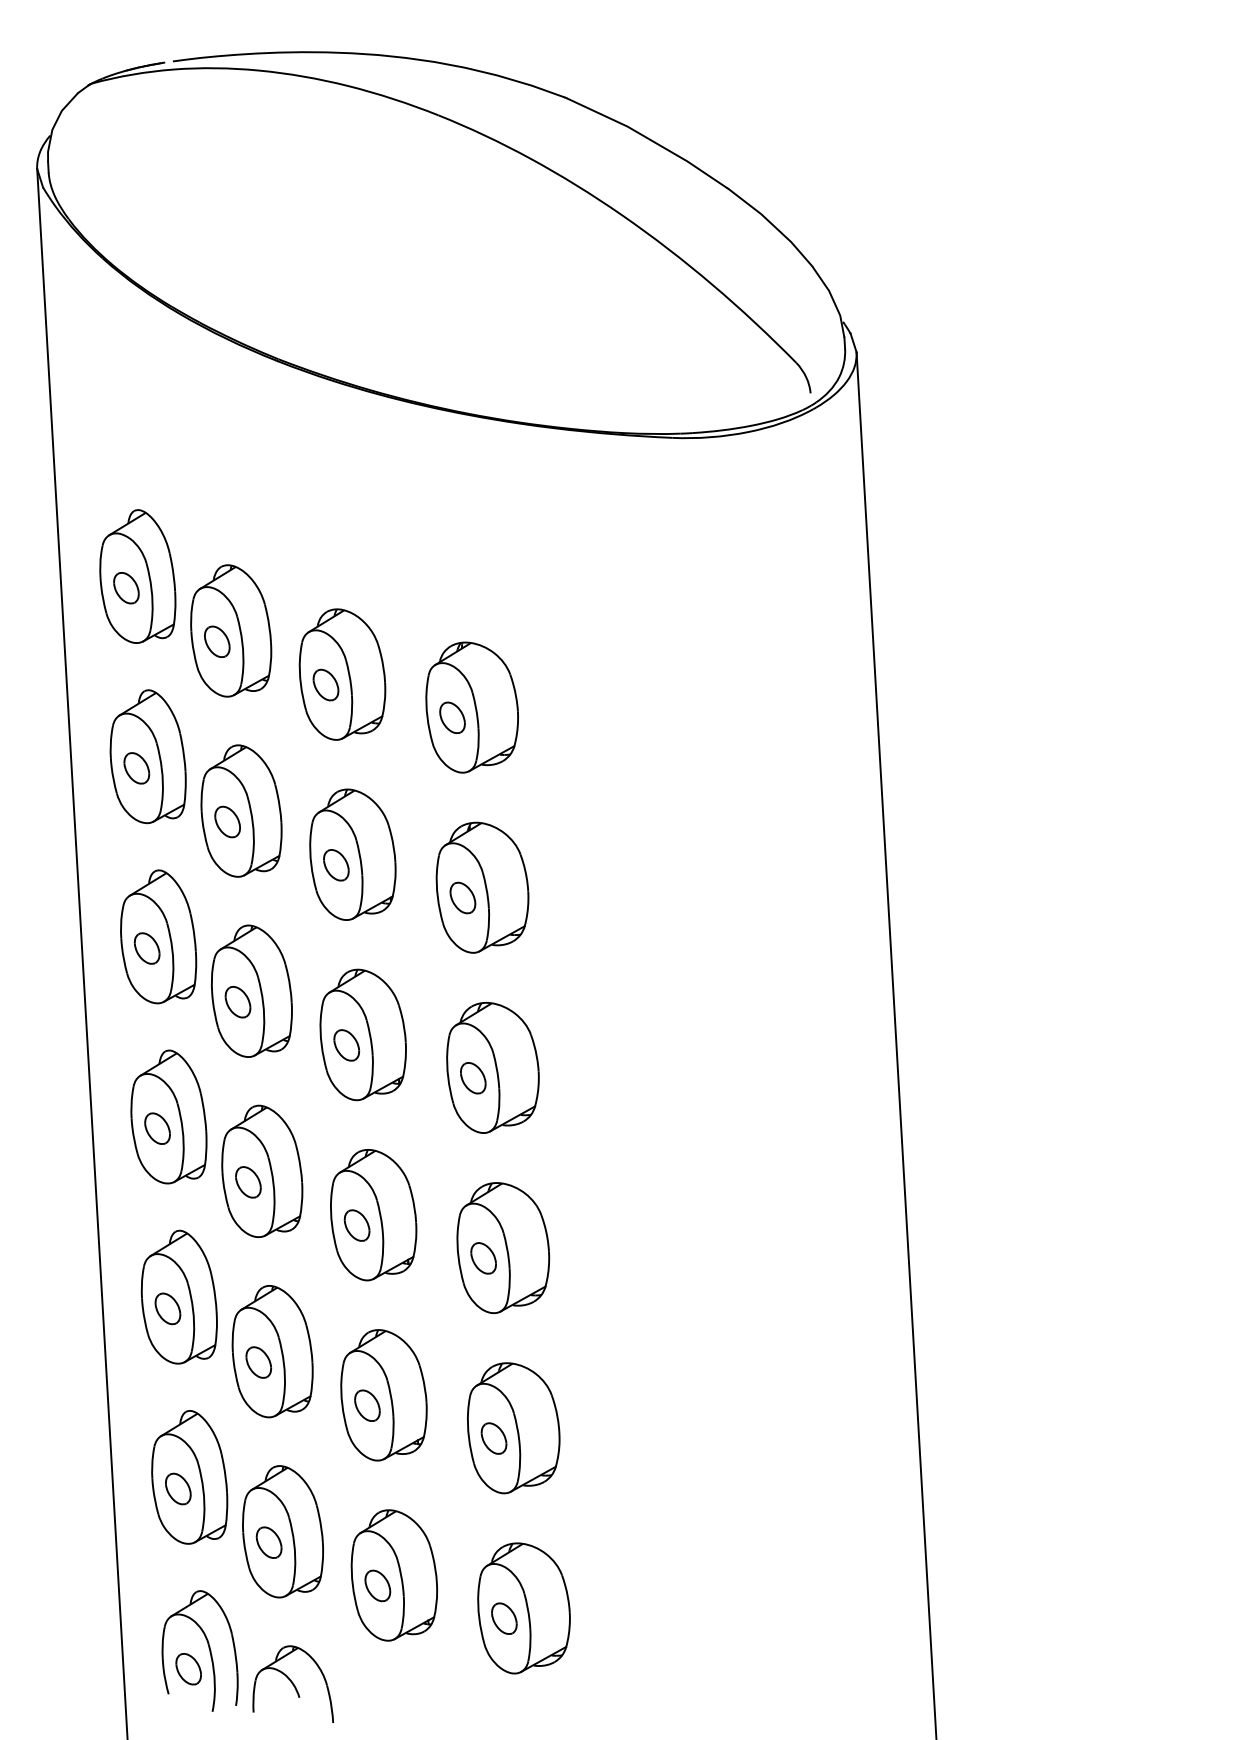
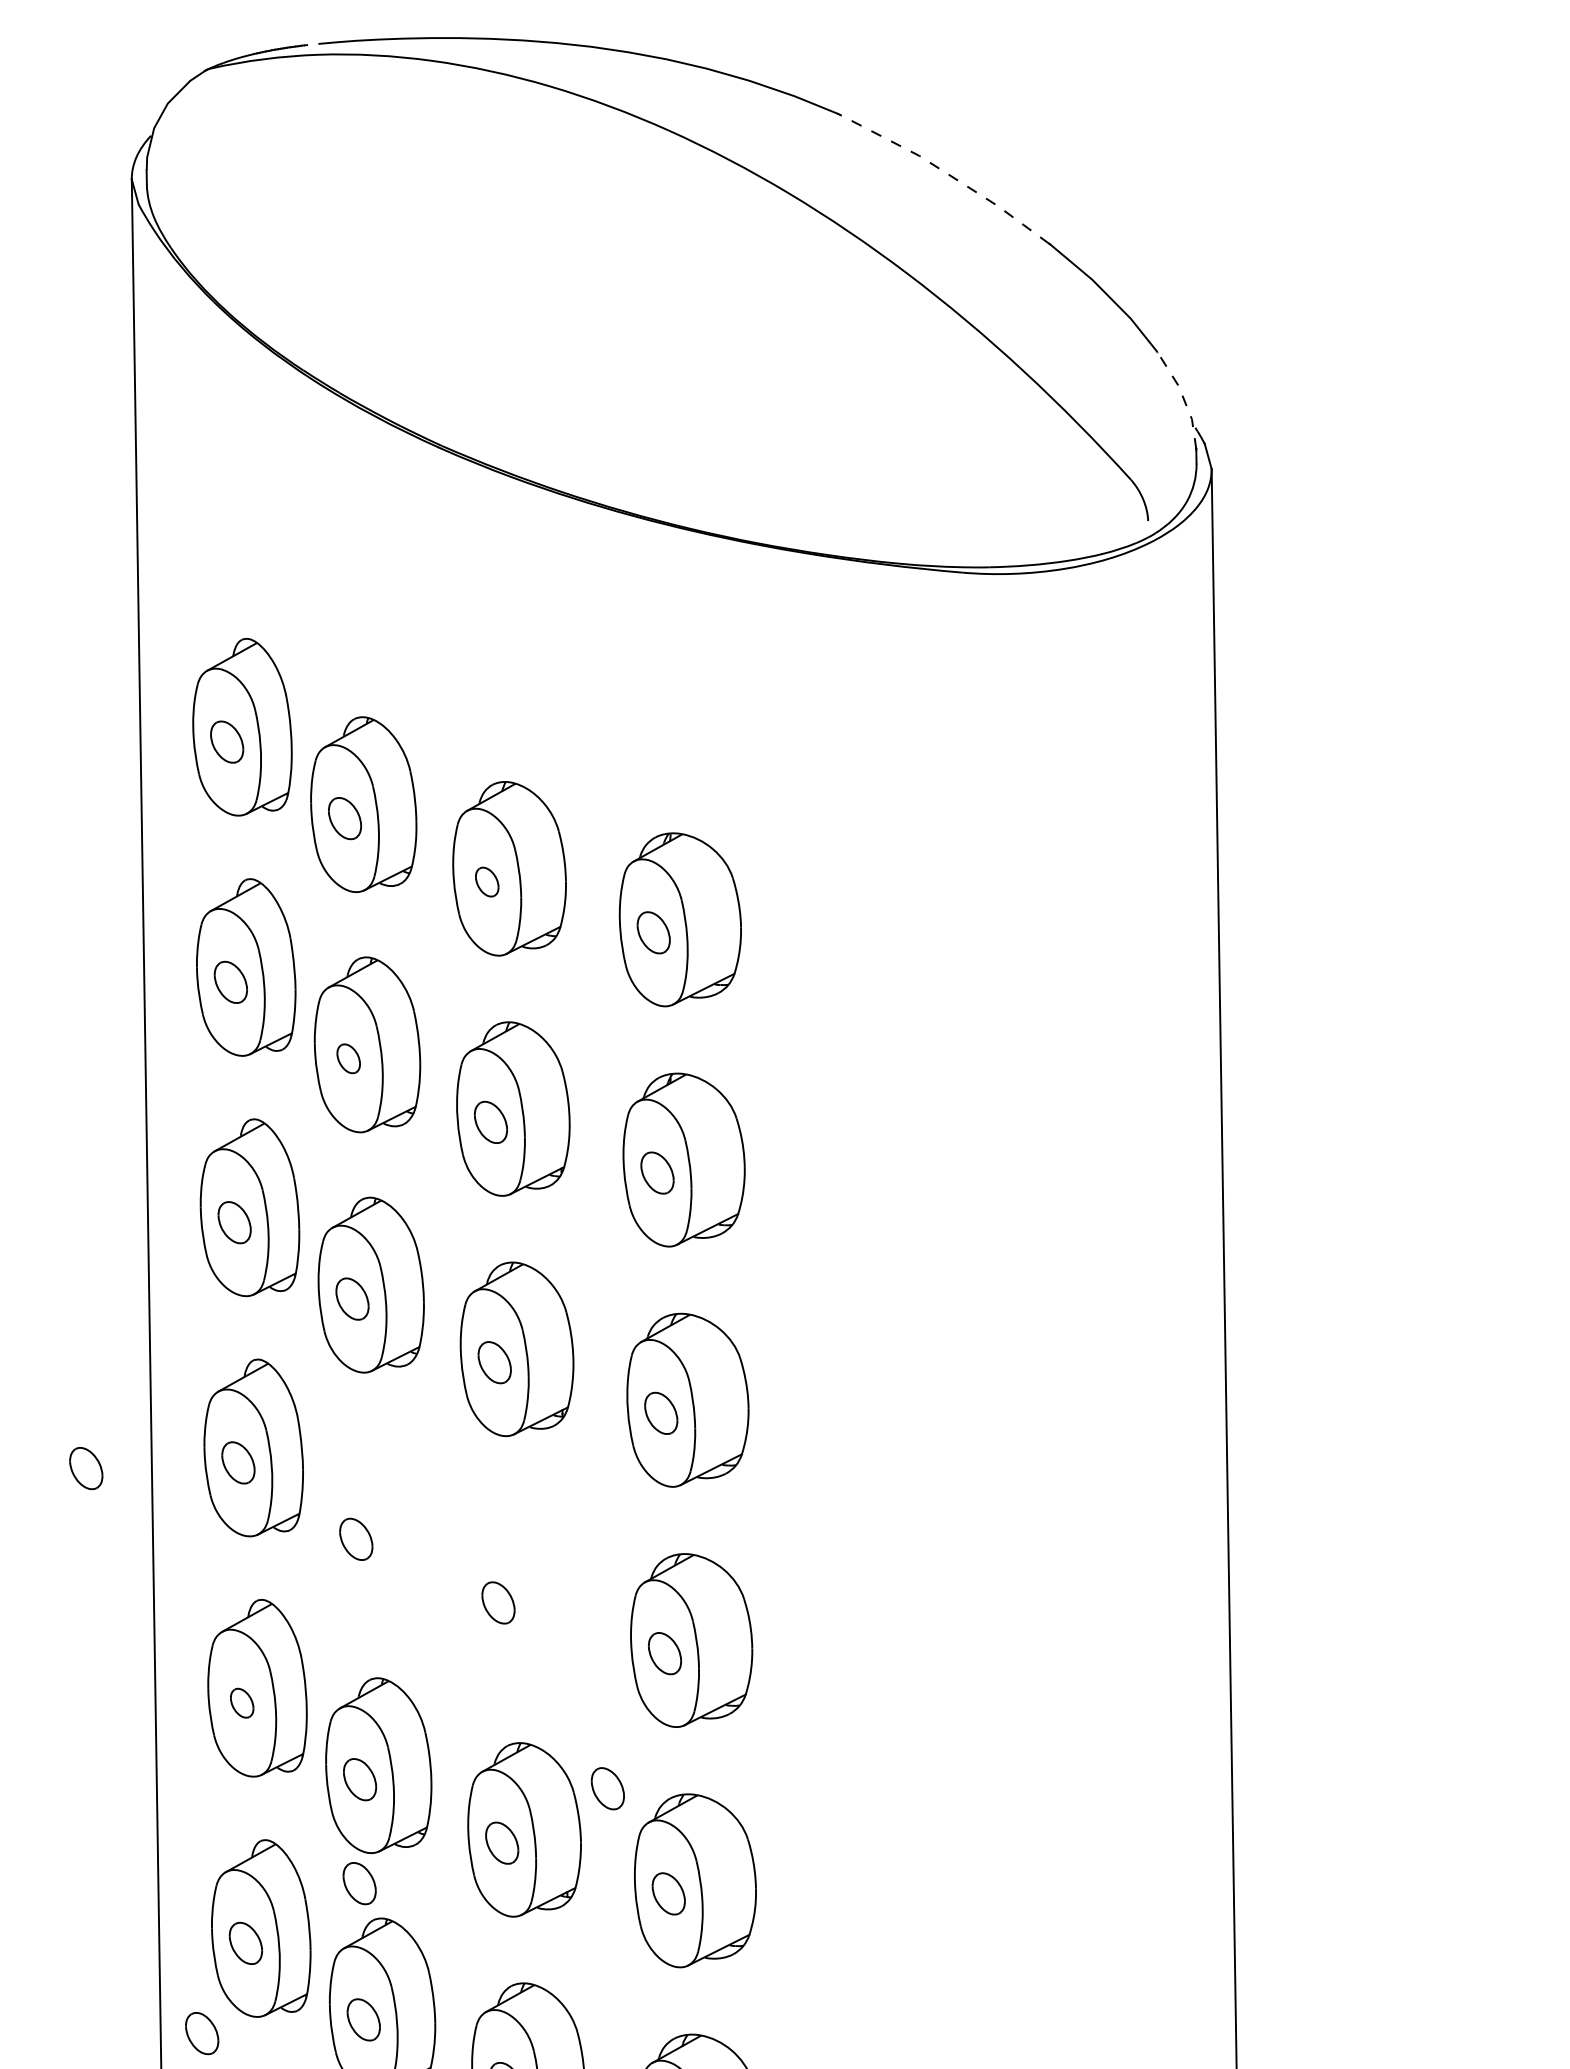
line: (648, 139) -> (946, 174), solid -> dashed
line: (833, 299) -> (1183, 397), solid -> dashed
part: (325, 684) -> (486, 881), size x0.7
part: (227, 821) -> (348, 1058), size x0.7
part: (43, 1137) -> (86, 1468), added
part: (262, 1170) -> (375, 1524), removed
part: (373, 1215) -> (520, 1590), removed
part: (167, 1308) -> (241, 1702), size x0.7
part: (444, 1361) -> (607, 1788), added
part: (261, 1440) -> (359, 1883), added
part: (148, 1557) -> (202, 2032), added

